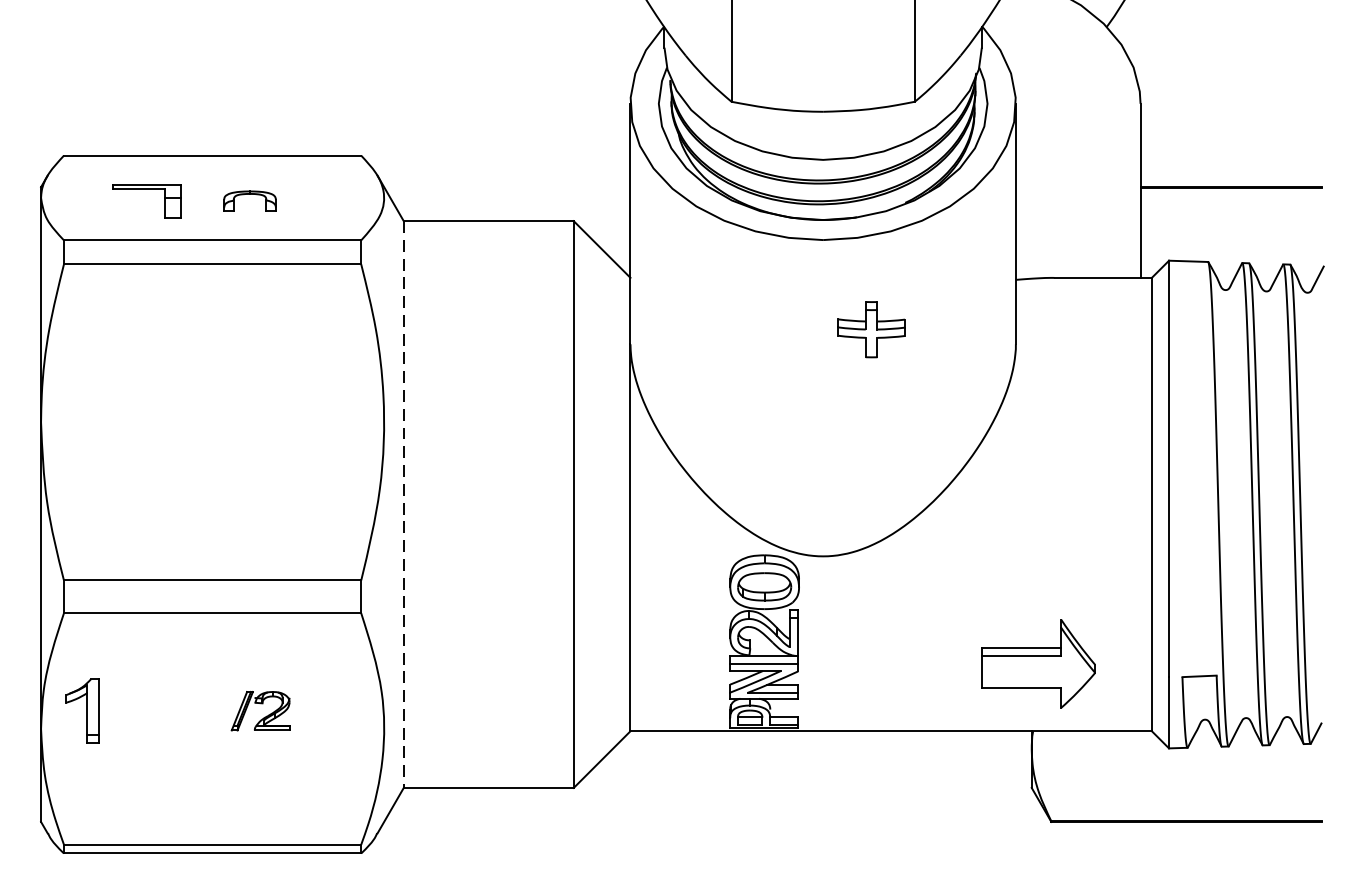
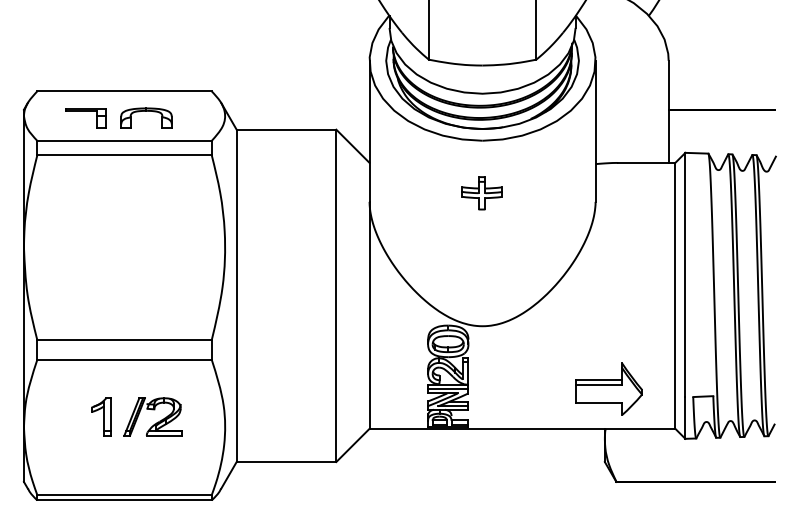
part: (250, 200) -> (146, 117), size x1.67
part: (870, 330) -> (481, 193), moved
line: (403, 505) -> (236, 296), dashed -> solid
part: (82, 710) -> (101, 416), moved
part: (260, 710) -> (152, 416), size x1.67

